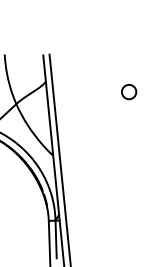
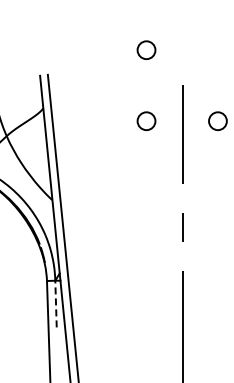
circle: (129, 34) -> (146, 49), added
line: (56, 239) -> (56, 303), solid -> dashed

